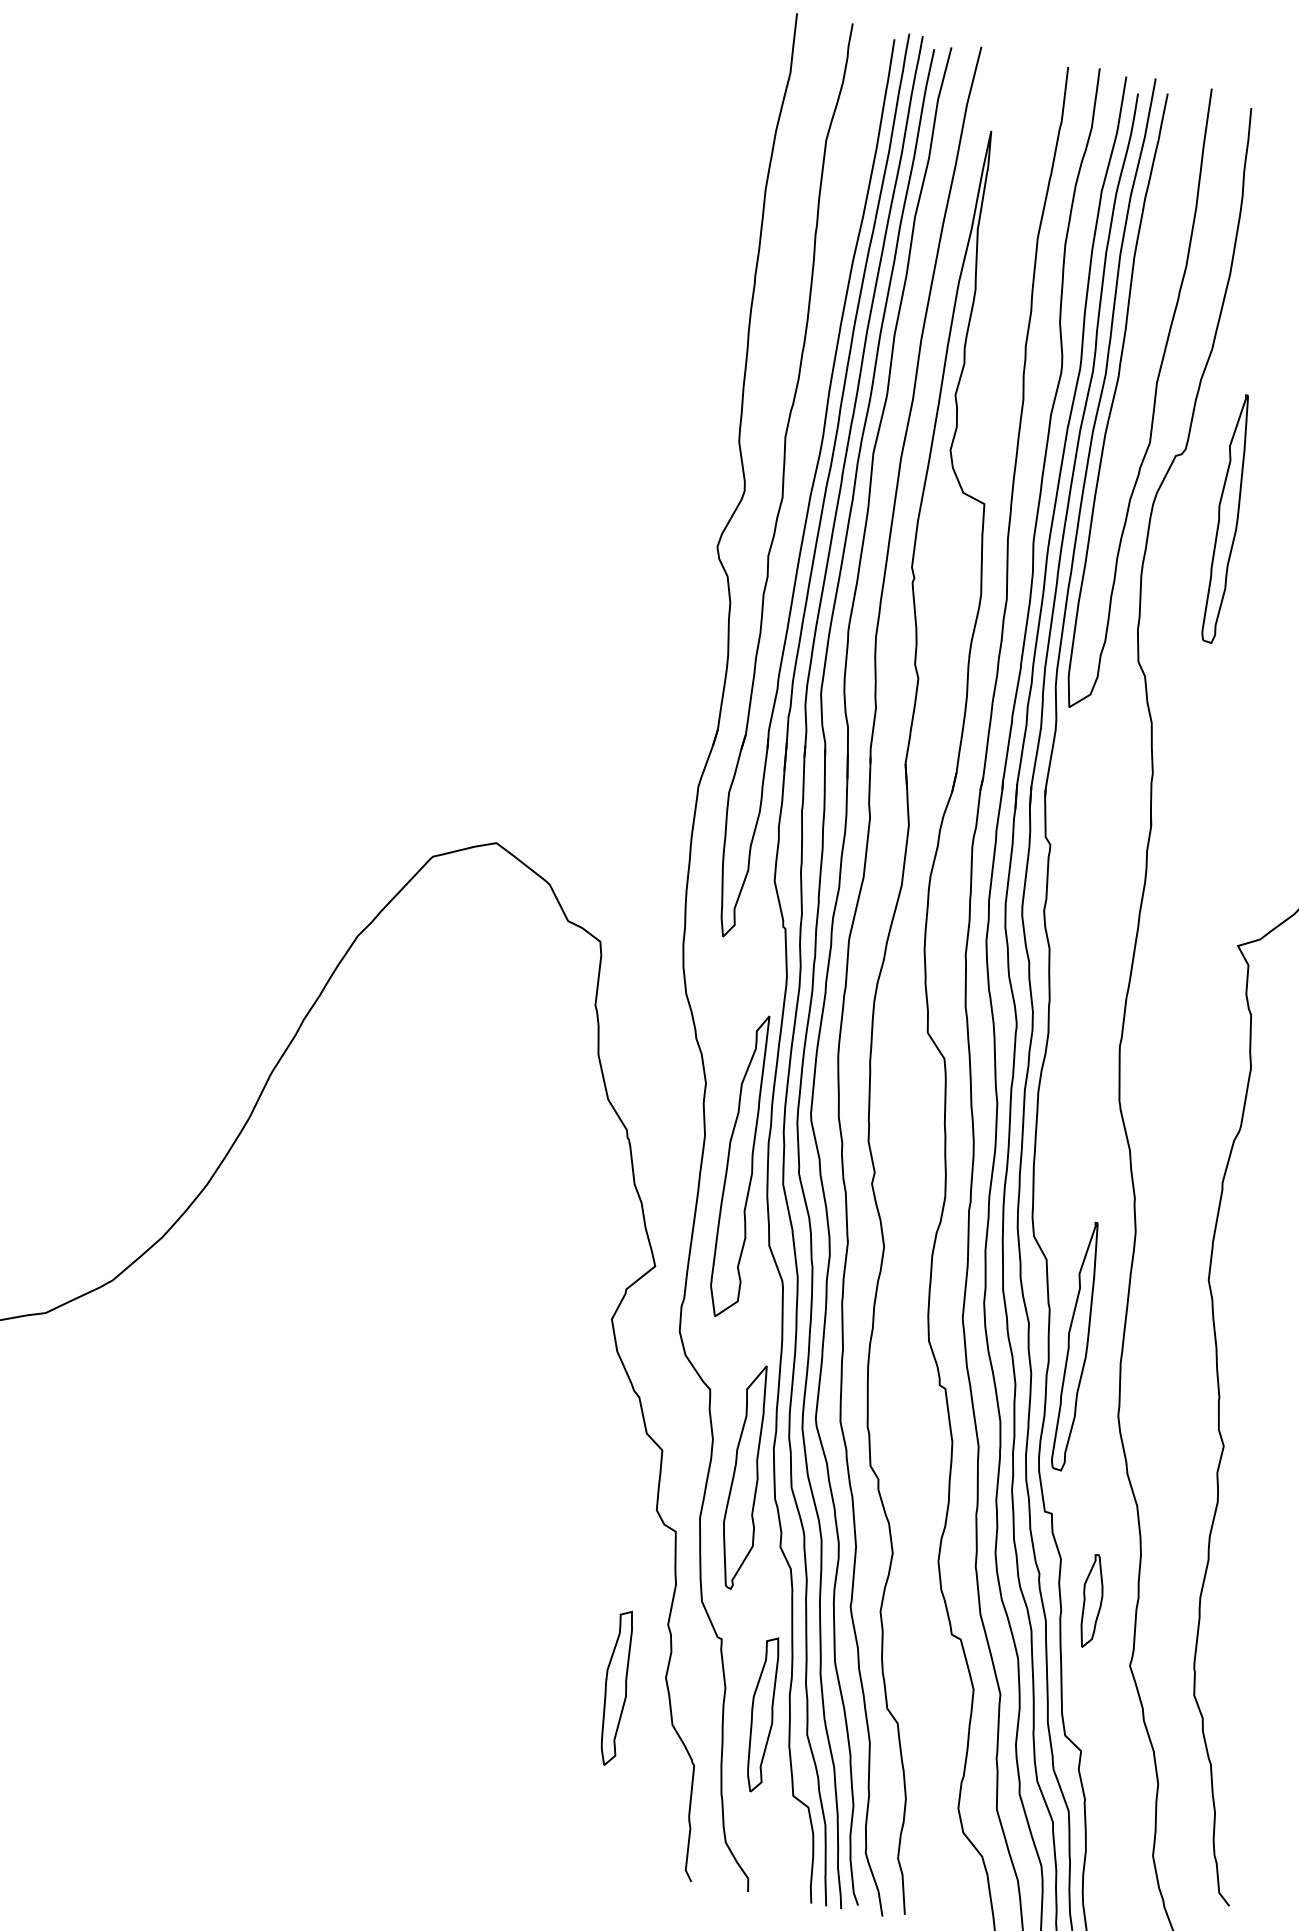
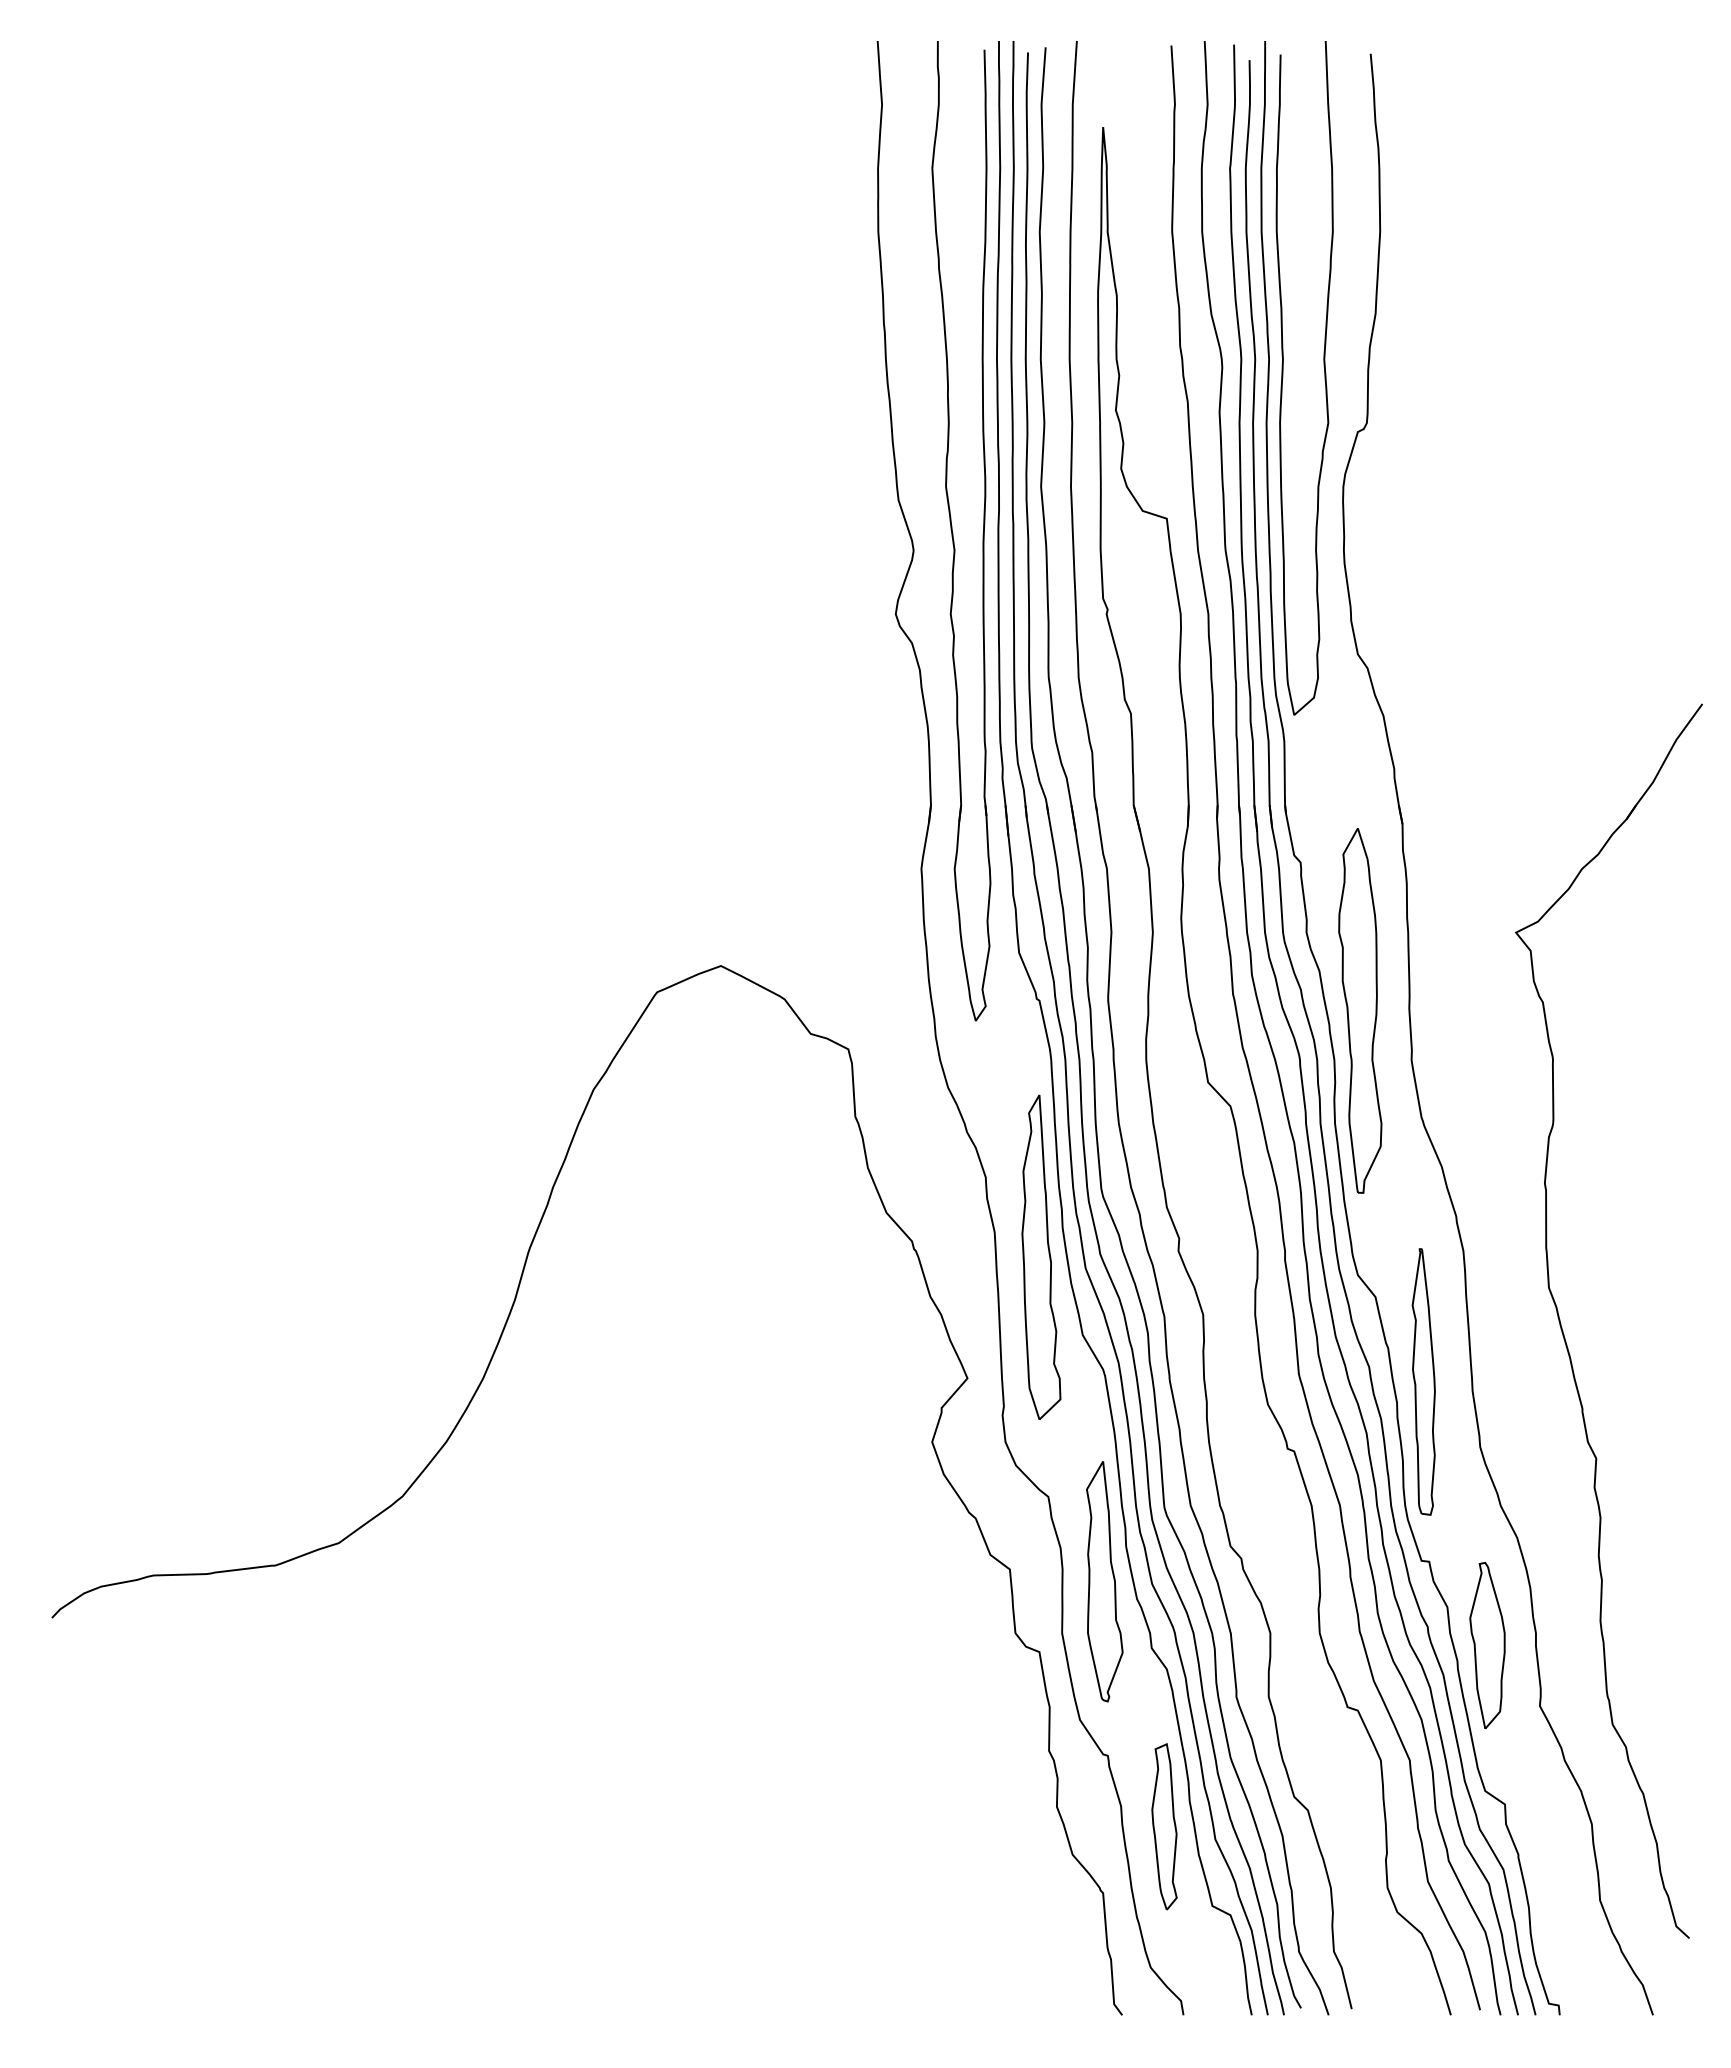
part: (1227, 518) -> (1423, 487), removed
part: (1080, 991) -> (1360, 1010), added
part: (1091, 1601) -> (1487, 1645), size x1.67
part: (615, 1687) -> (1006, 1826), removed

